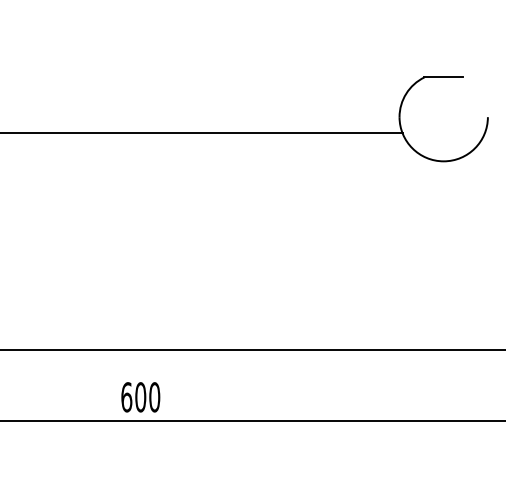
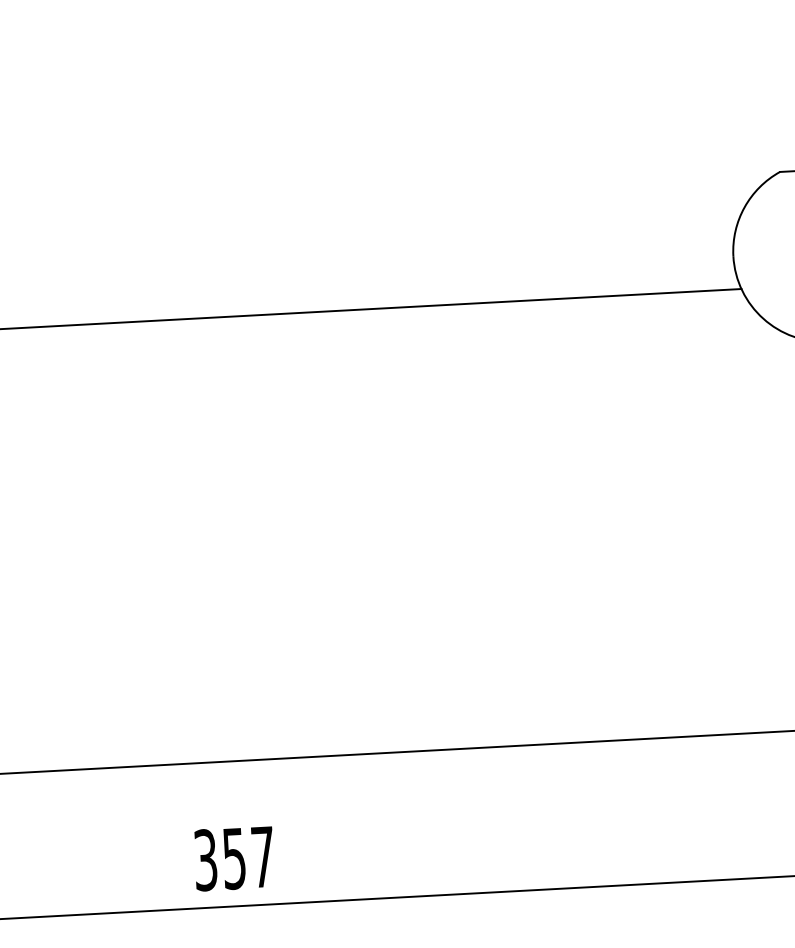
text: (140, 397) -> (233, 859), 600 -> 357

